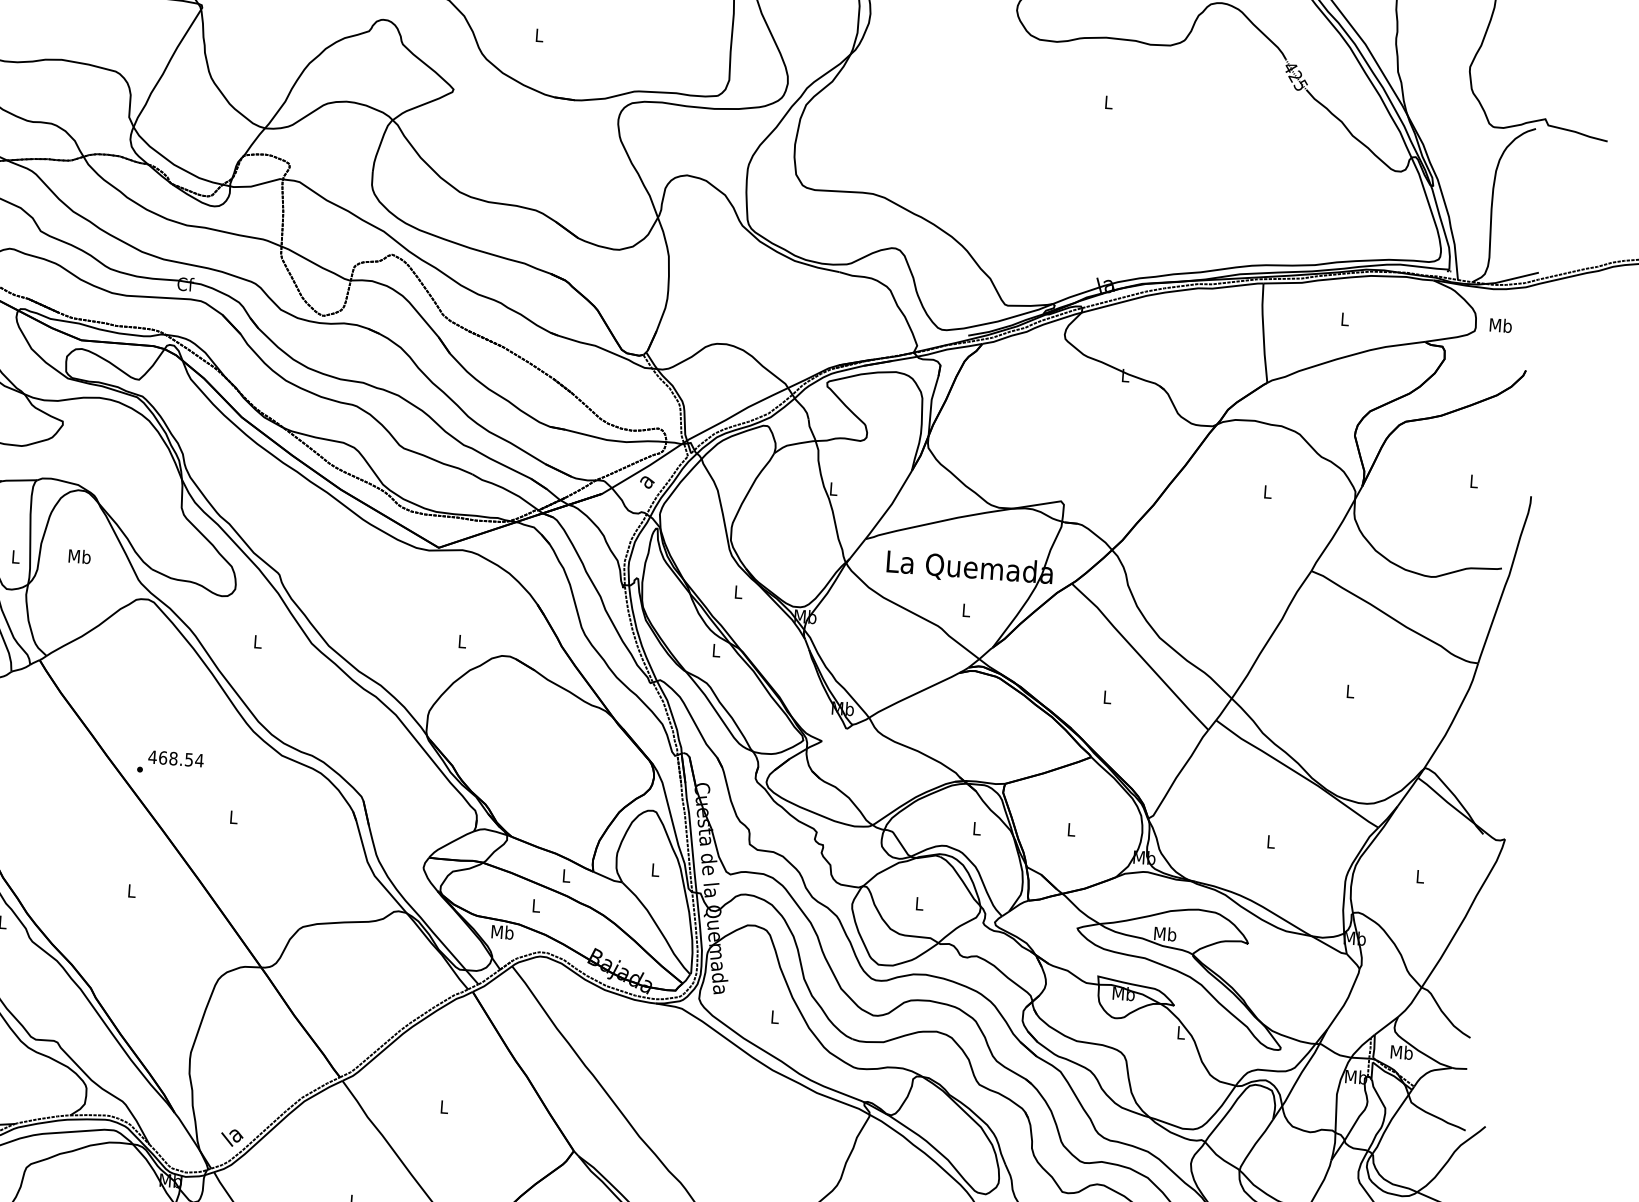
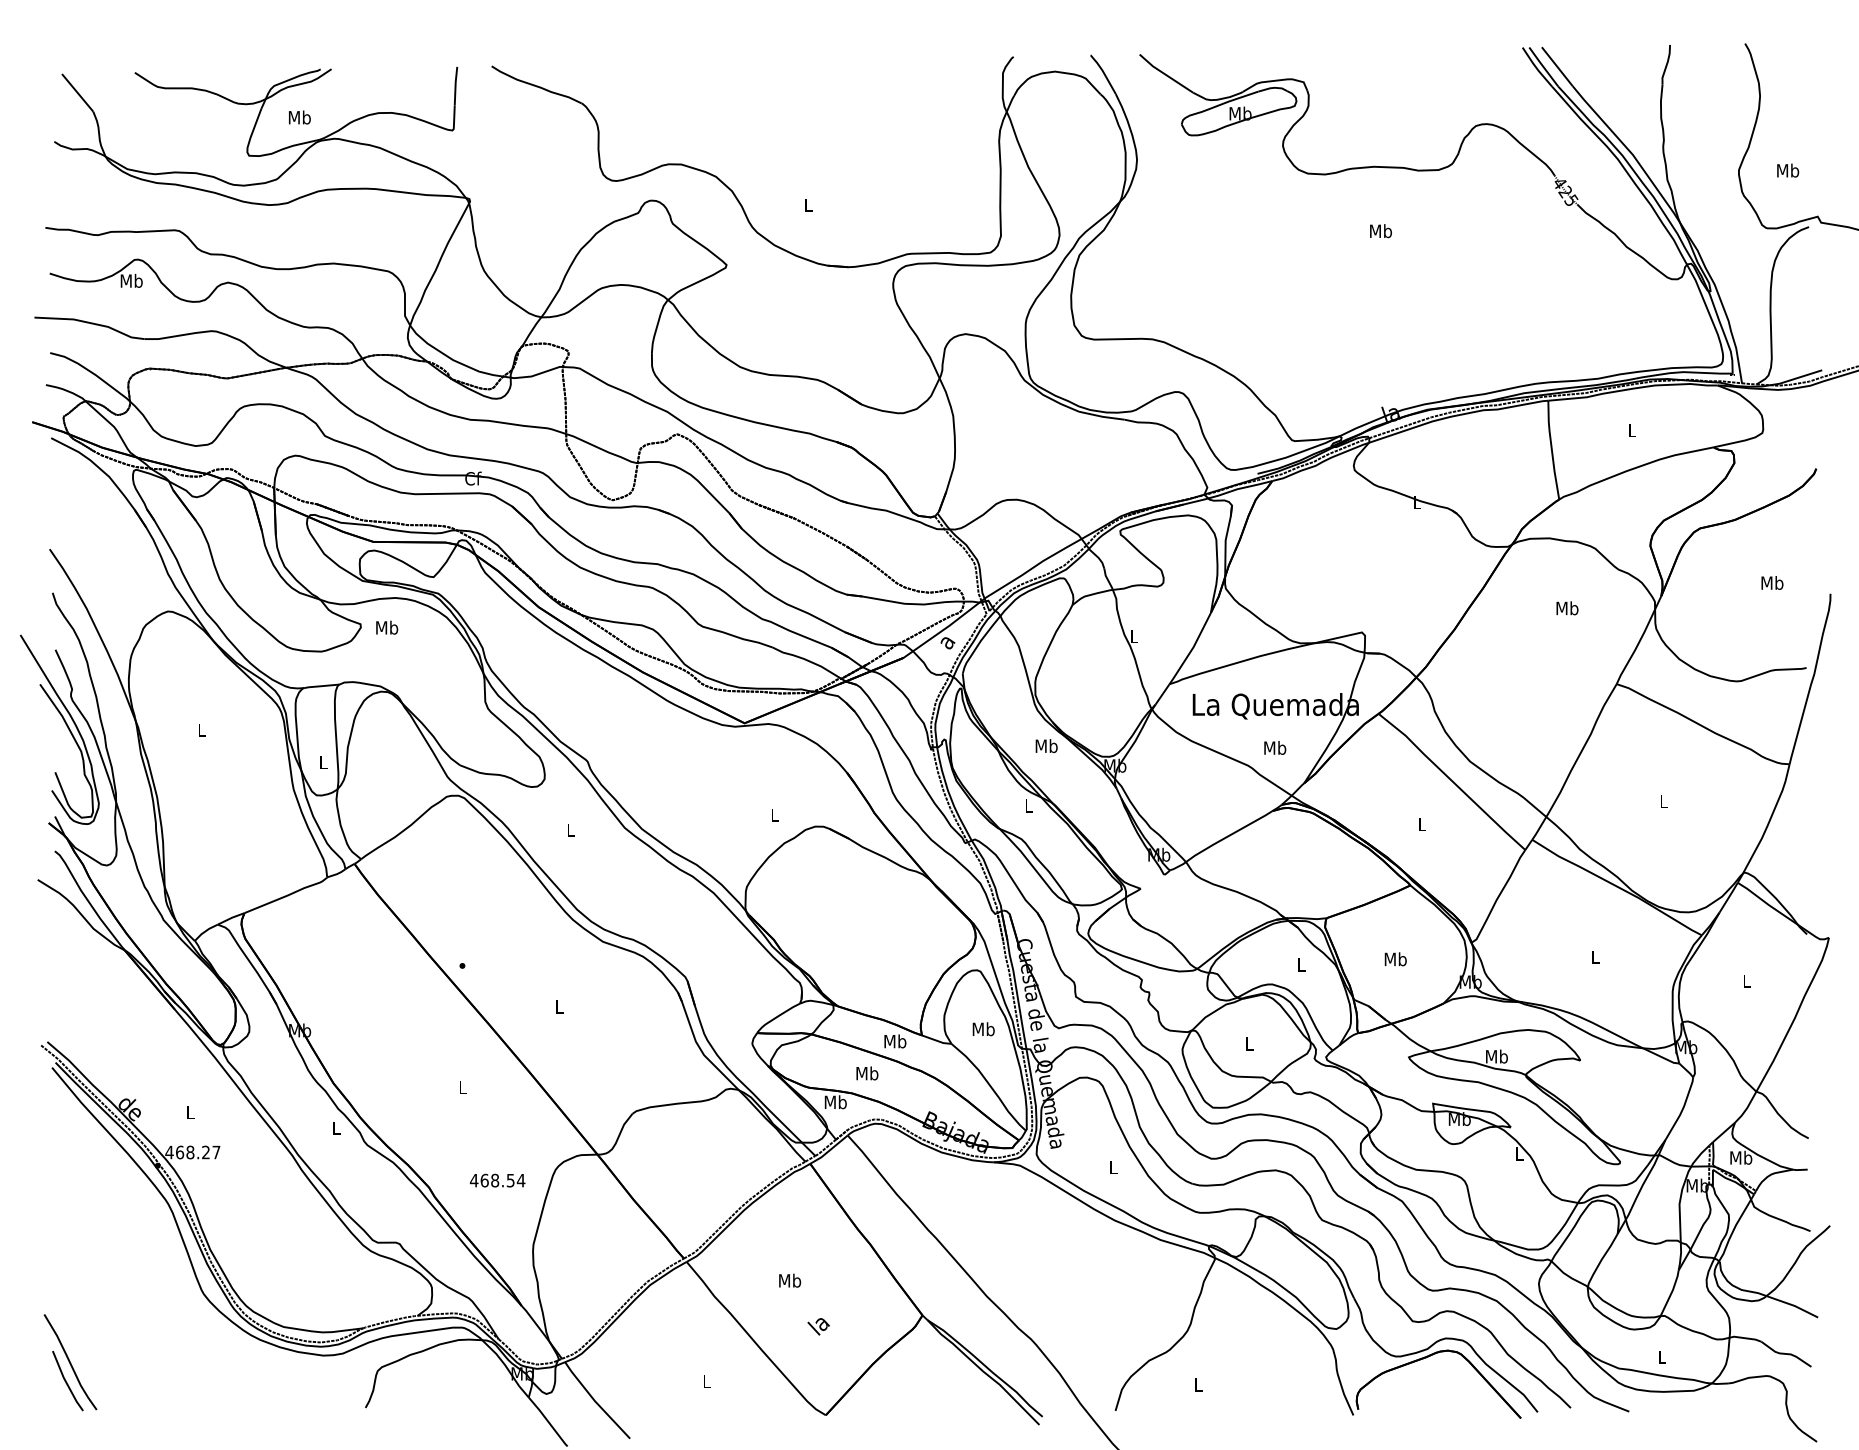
text: (1108, 102) -> (1380, 231), L -> Mb
text: (1501, 325) -> (1788, 170), moved
text: (1474, 480) -> (1772, 582), L -> Mb
text: (1267, 492) -> (1567, 608), L -> Mb
text: (80, 556) -> (387, 627), moved
text: (738, 592) -> (1046, 746), L -> Mb
text: (966, 609) -> (1275, 747), L -> Mb
text: (175, 758) -> (497, 1180), moved
text: (1071, 829) -> (1395, 959), L -> Mb
text: (655, 870) -> (983, 1029), L -> Mb
text: (566, 875) -> (895, 1041), L -> Mb
text: (536, 905) -> (867, 1073), L -> Mb
text: (444, 1106) -> (790, 1280), L -> Mb
text: (231, 1137) -> (818, 1326), moved

